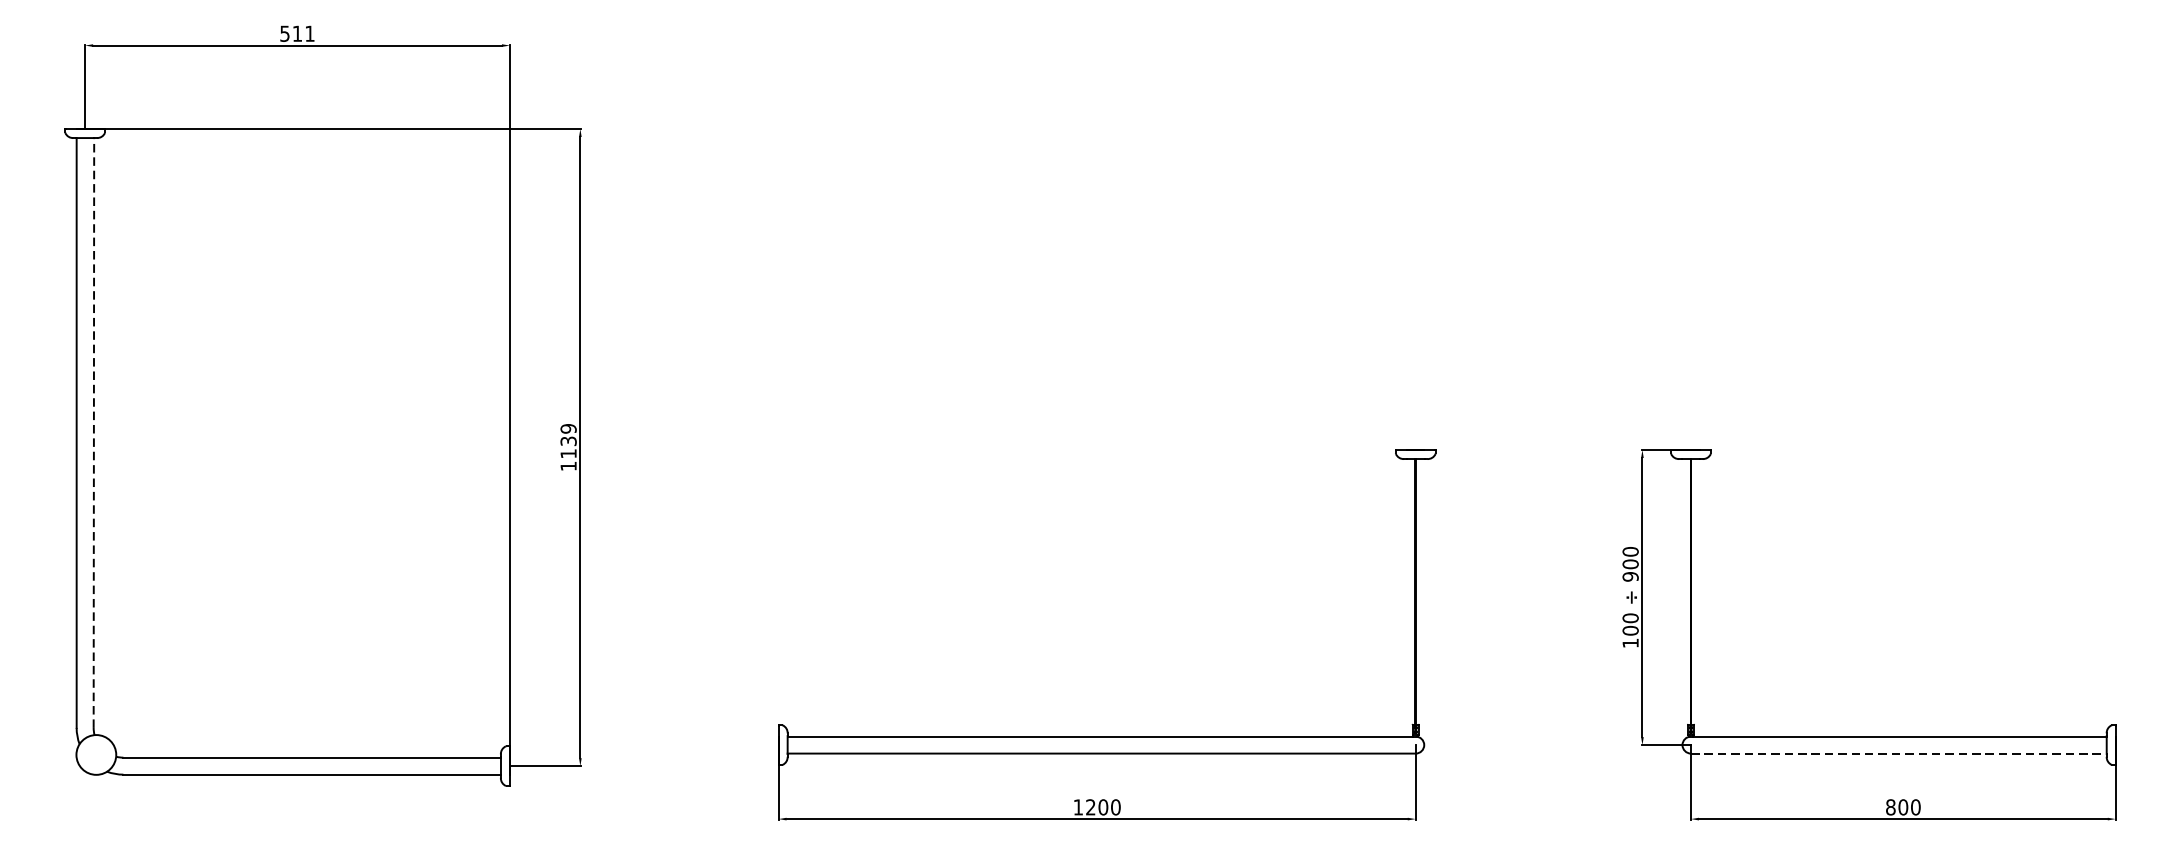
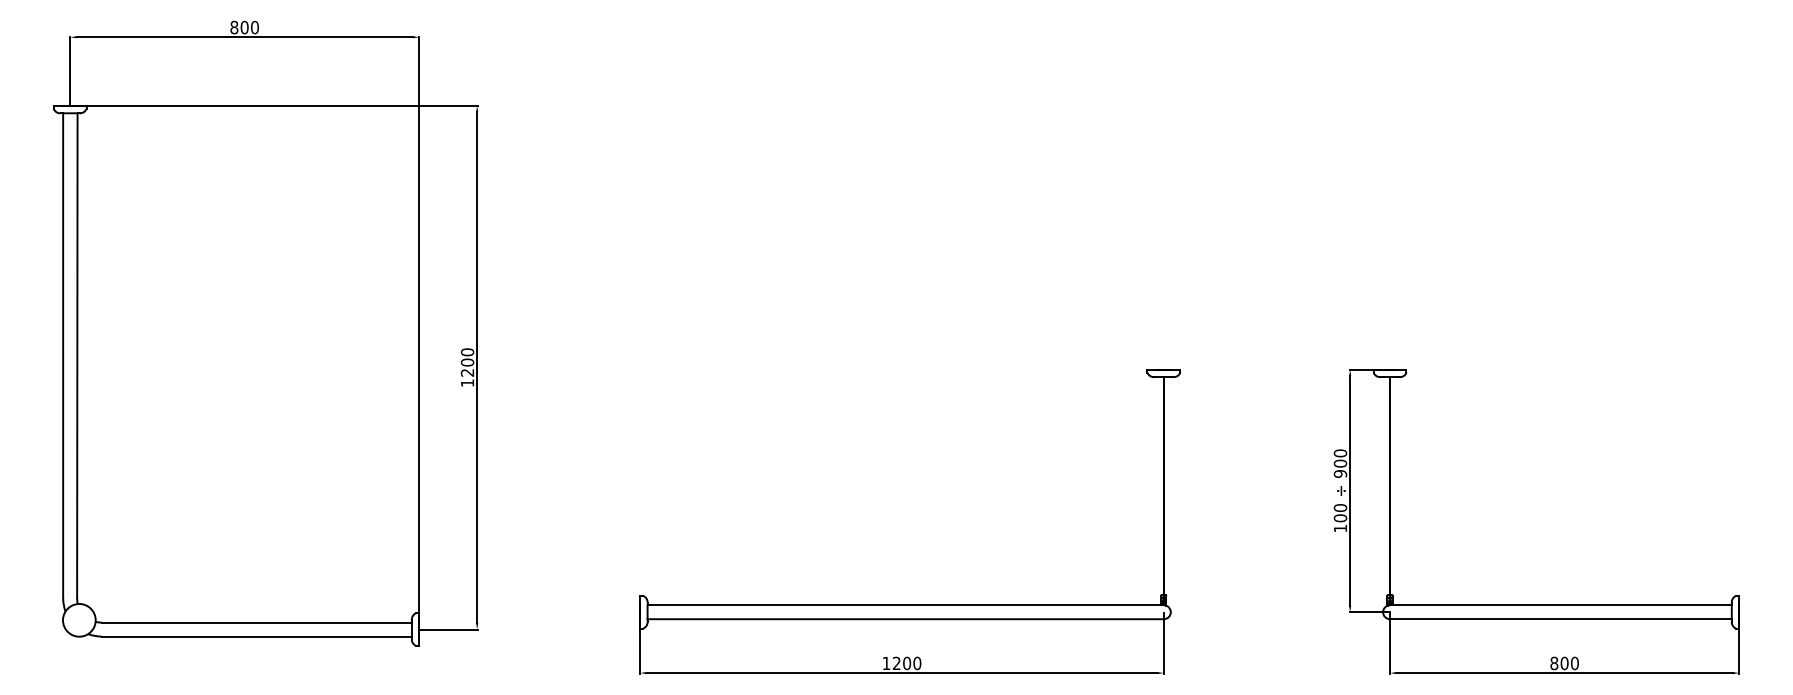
text: (297, 33) -> (244, 27), 511 -> 800
line: (94, 432) -> (77, 355), dashed -> solid
text: (568, 441) -> (467, 362), 1139 -> 1200
line: (1898, 753) -> (1560, 619), dashed -> solid

